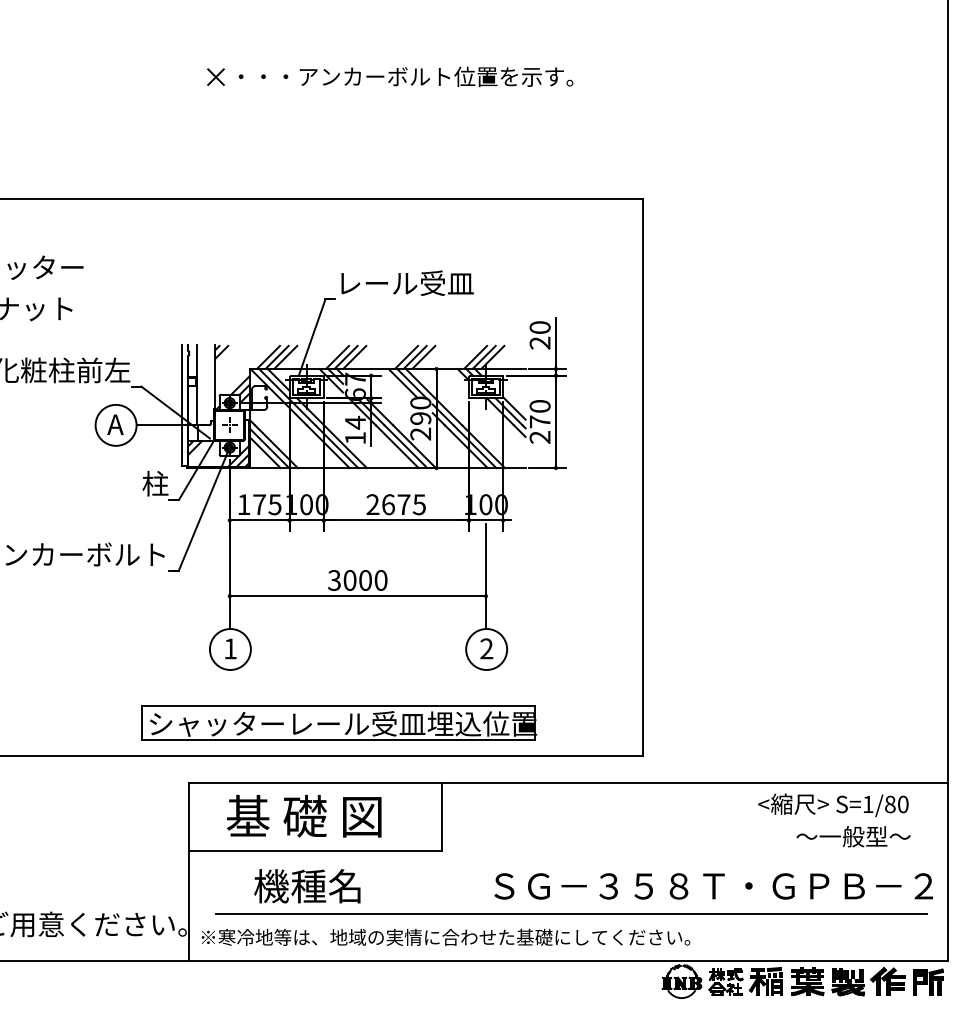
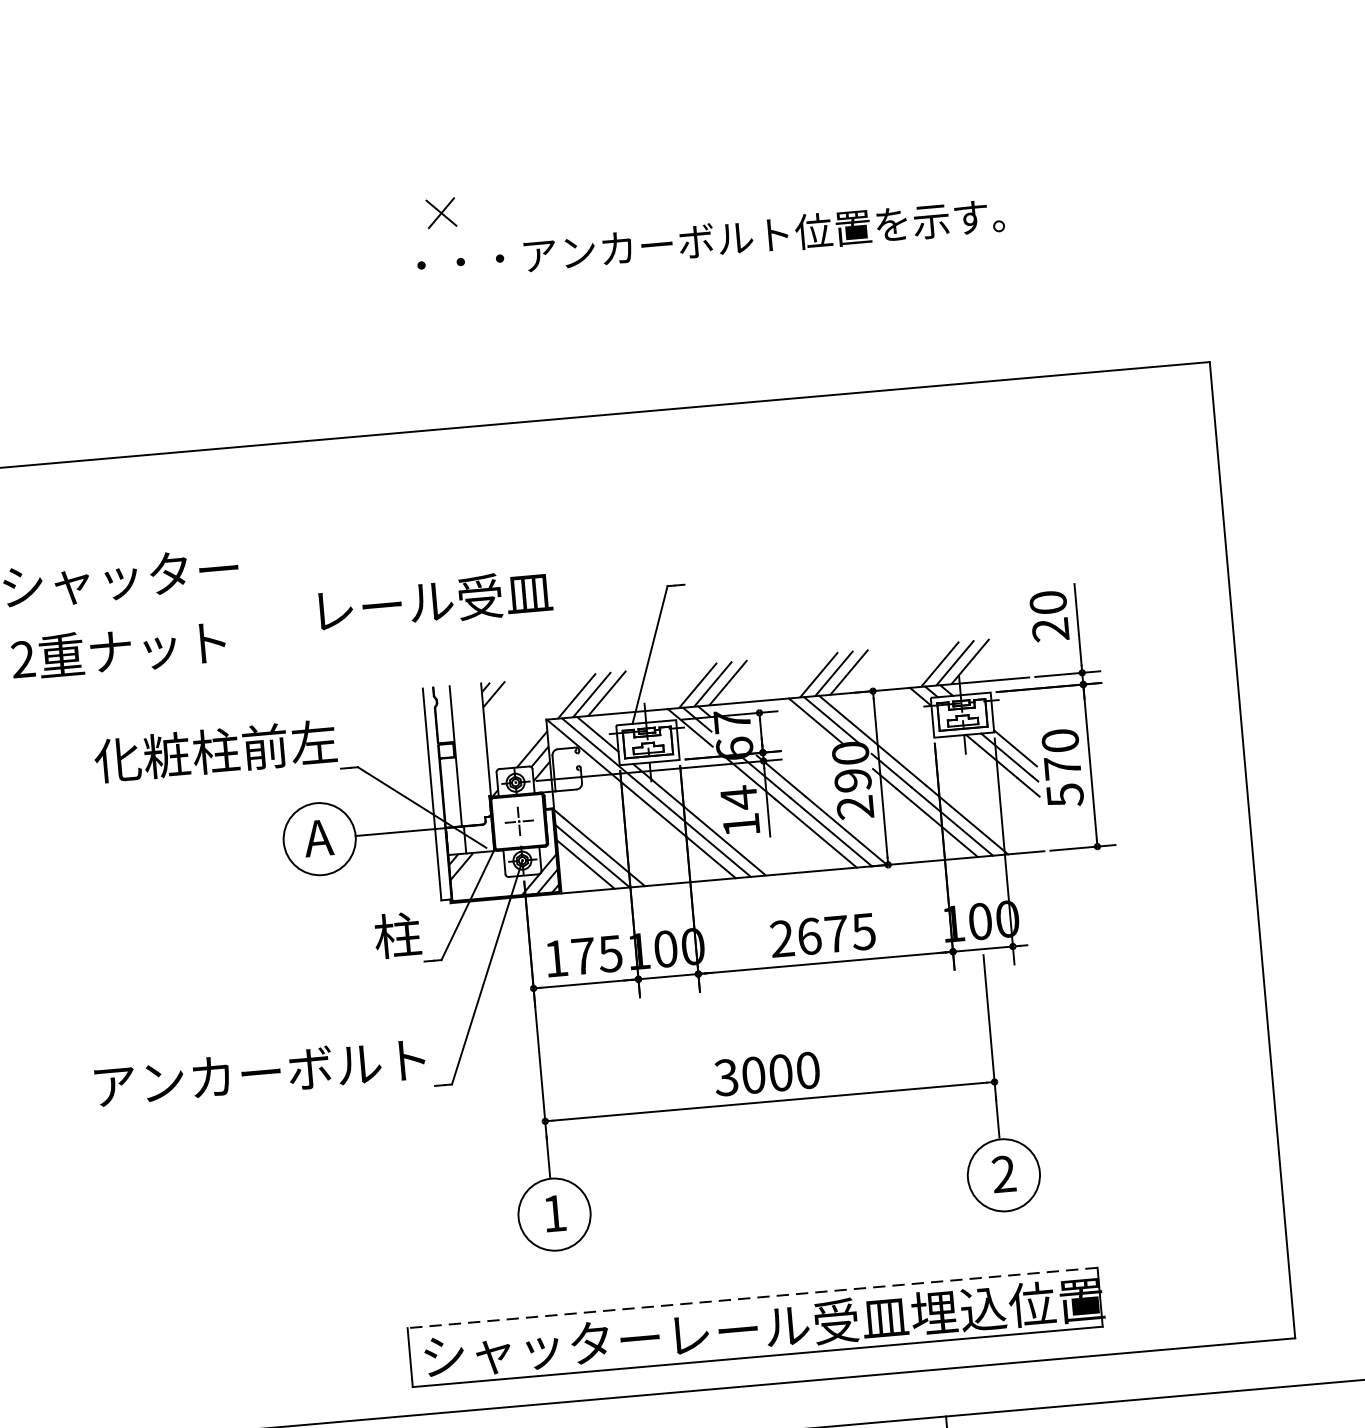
text: (405, 76) -> (709, 239), moved
text: (407, 282) -> (435, 599), moved
text: (539, 437) -> (1064, 795), 270 -> 570
line: (338, 706) -> (752, 1298), solid -> dashed

